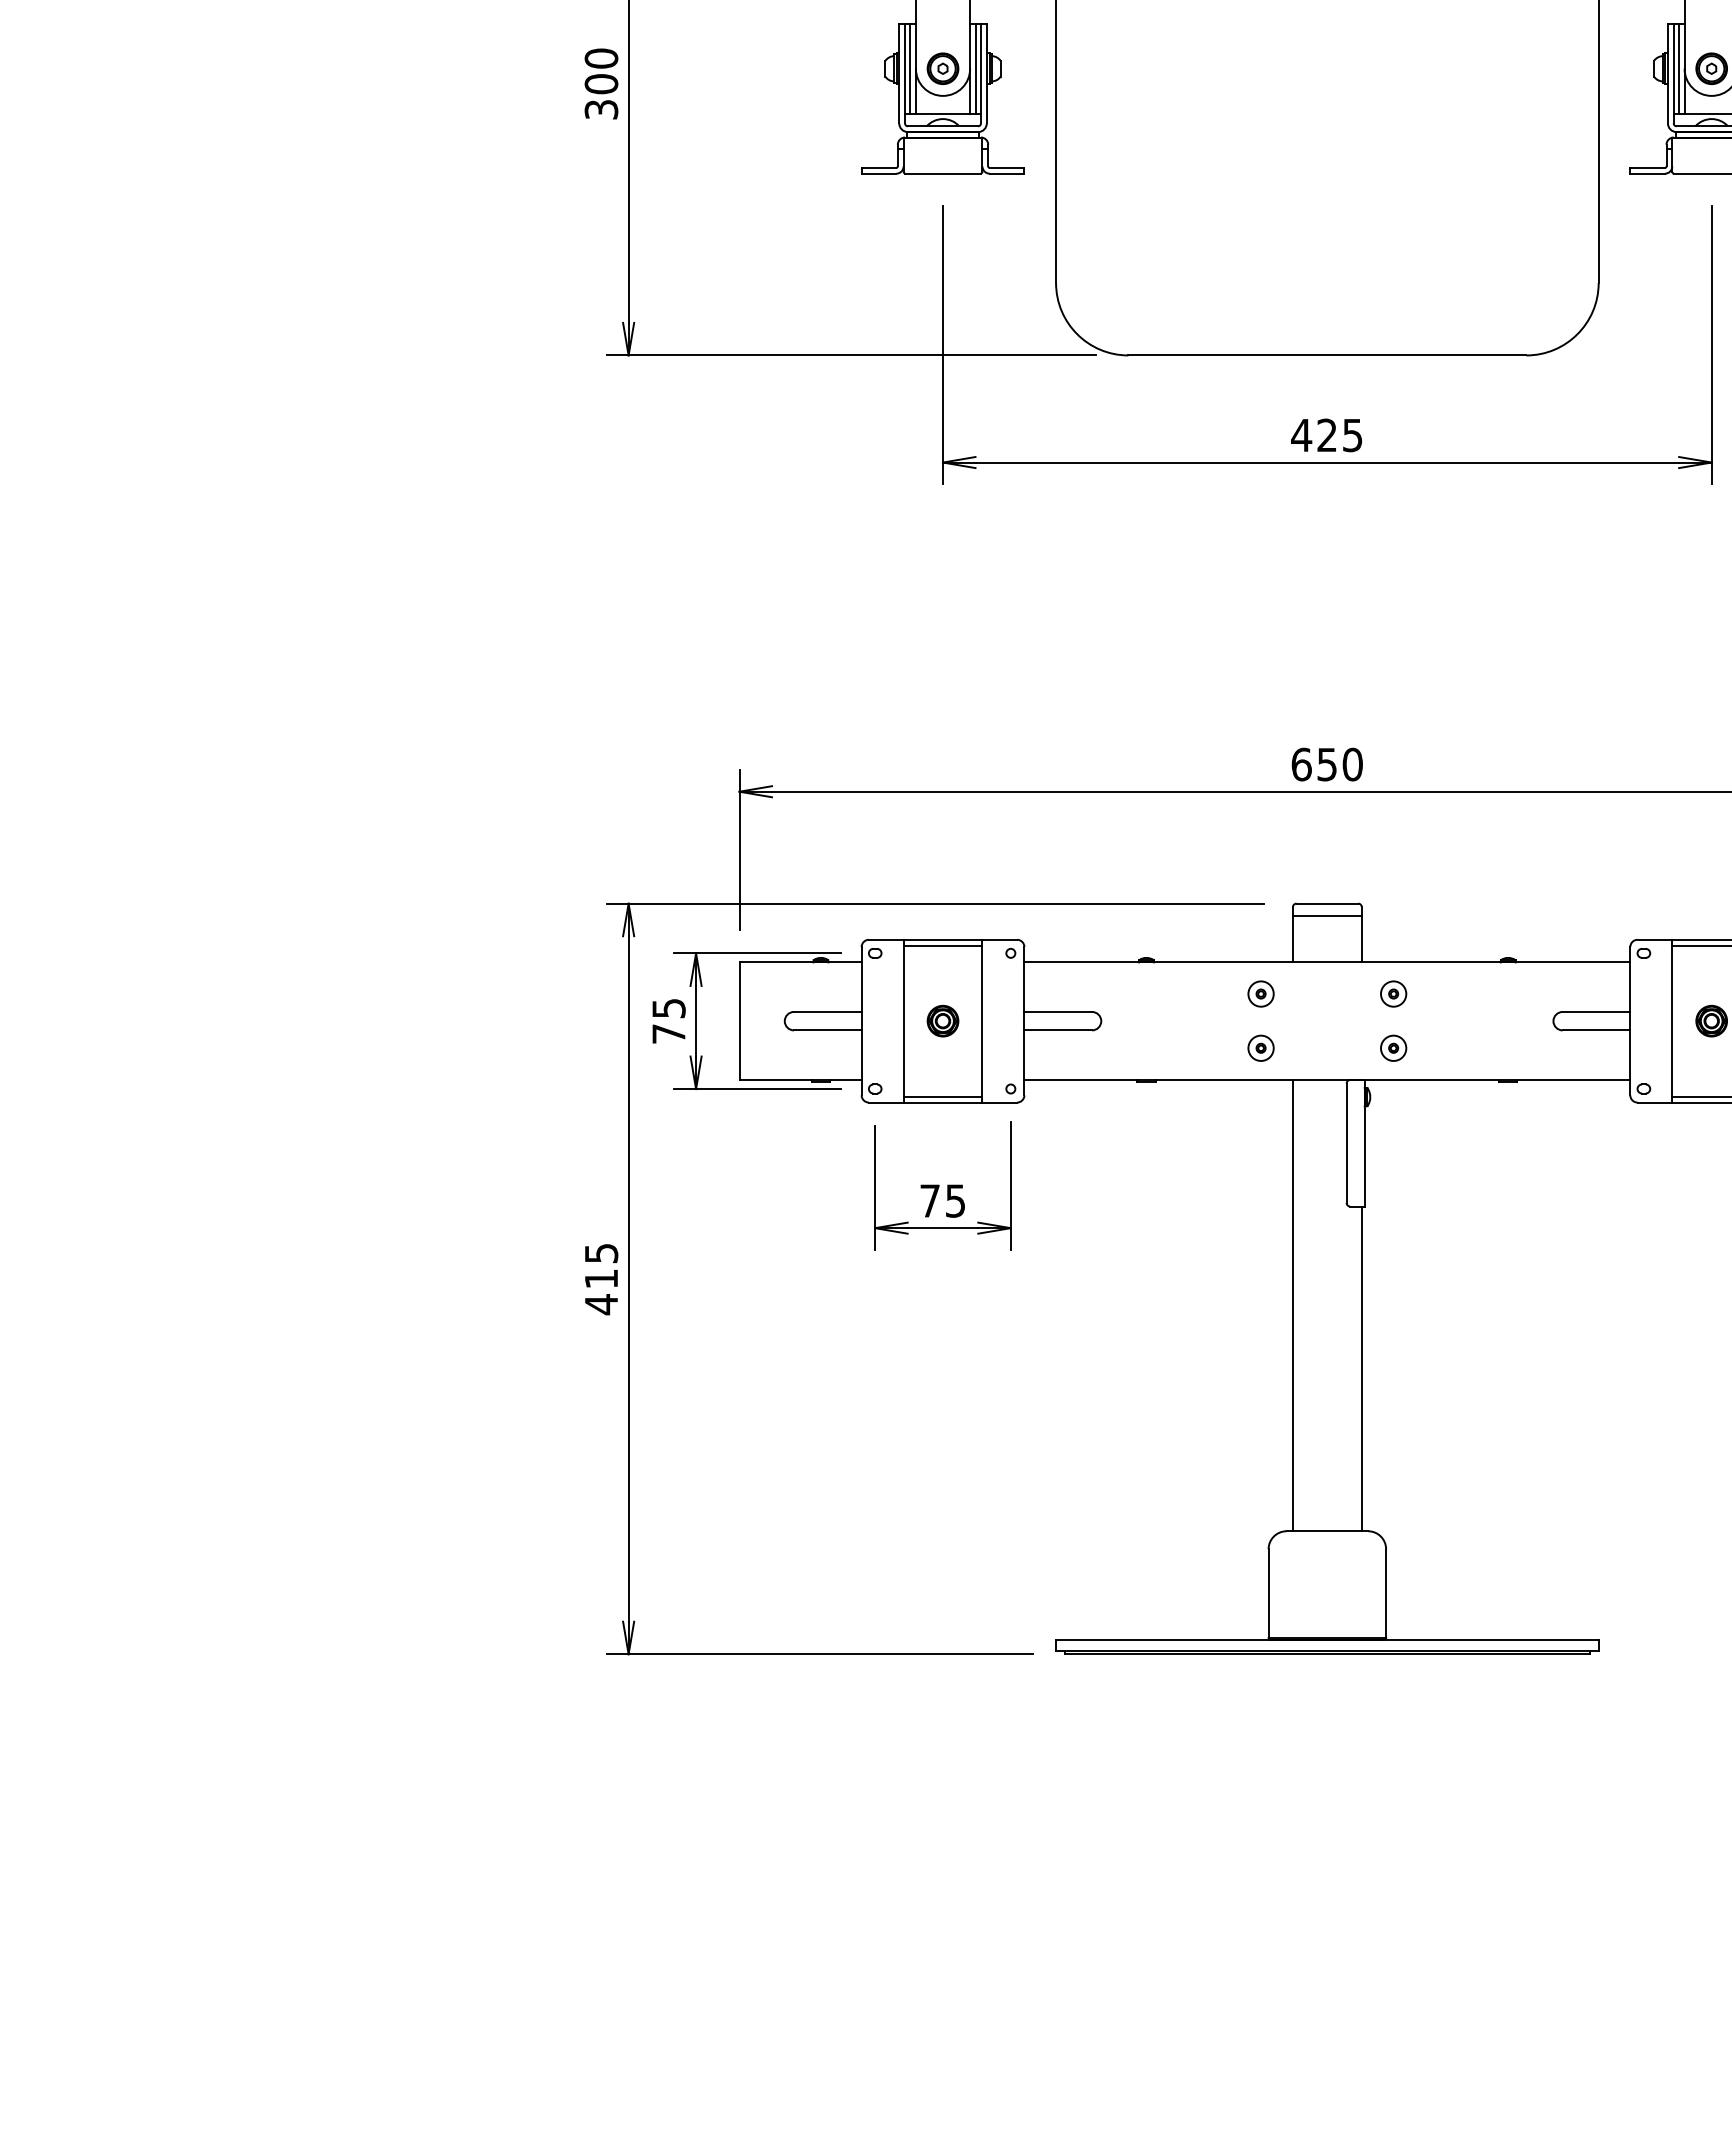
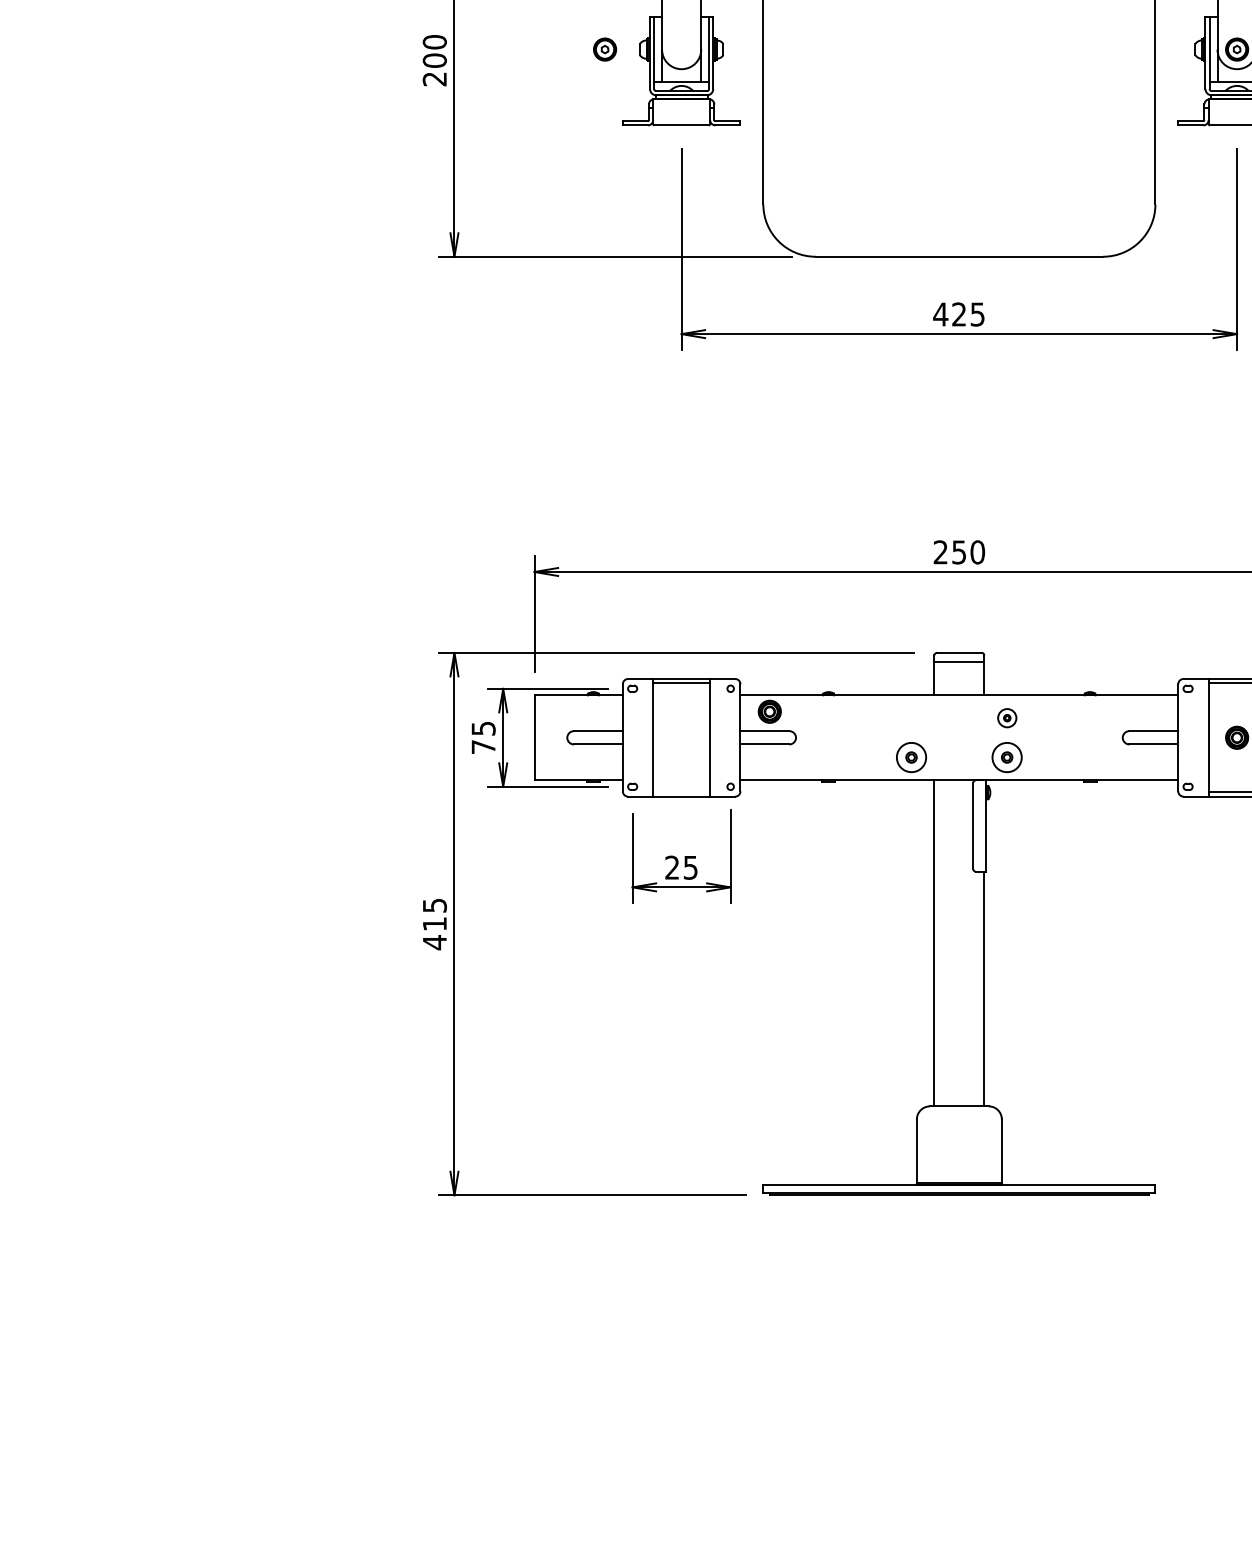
line: (910, 68) -> (658, 49), removed
part: (942, 68) -> (604, 49), moved
line: (975, 68) -> (705, 49), removed
line: (1679, 68) -> (1213, 49), removed
text: (601, 109) -> (434, 79), 300 -> 200
text: (1301, 764) -> (940, 552), 650 -> 250
part: (1260, 993) -> (911, 717), removed
part: (942, 1020) -> (769, 711), moved
part: (1260, 1047) -> (911, 756), size x1.6
part: (1393, 1047) -> (1007, 756), size x1.6
line: (942, 1096) -> (681, 792), removed
text: (929, 1200) -> (671, 867), 75 -> 25

